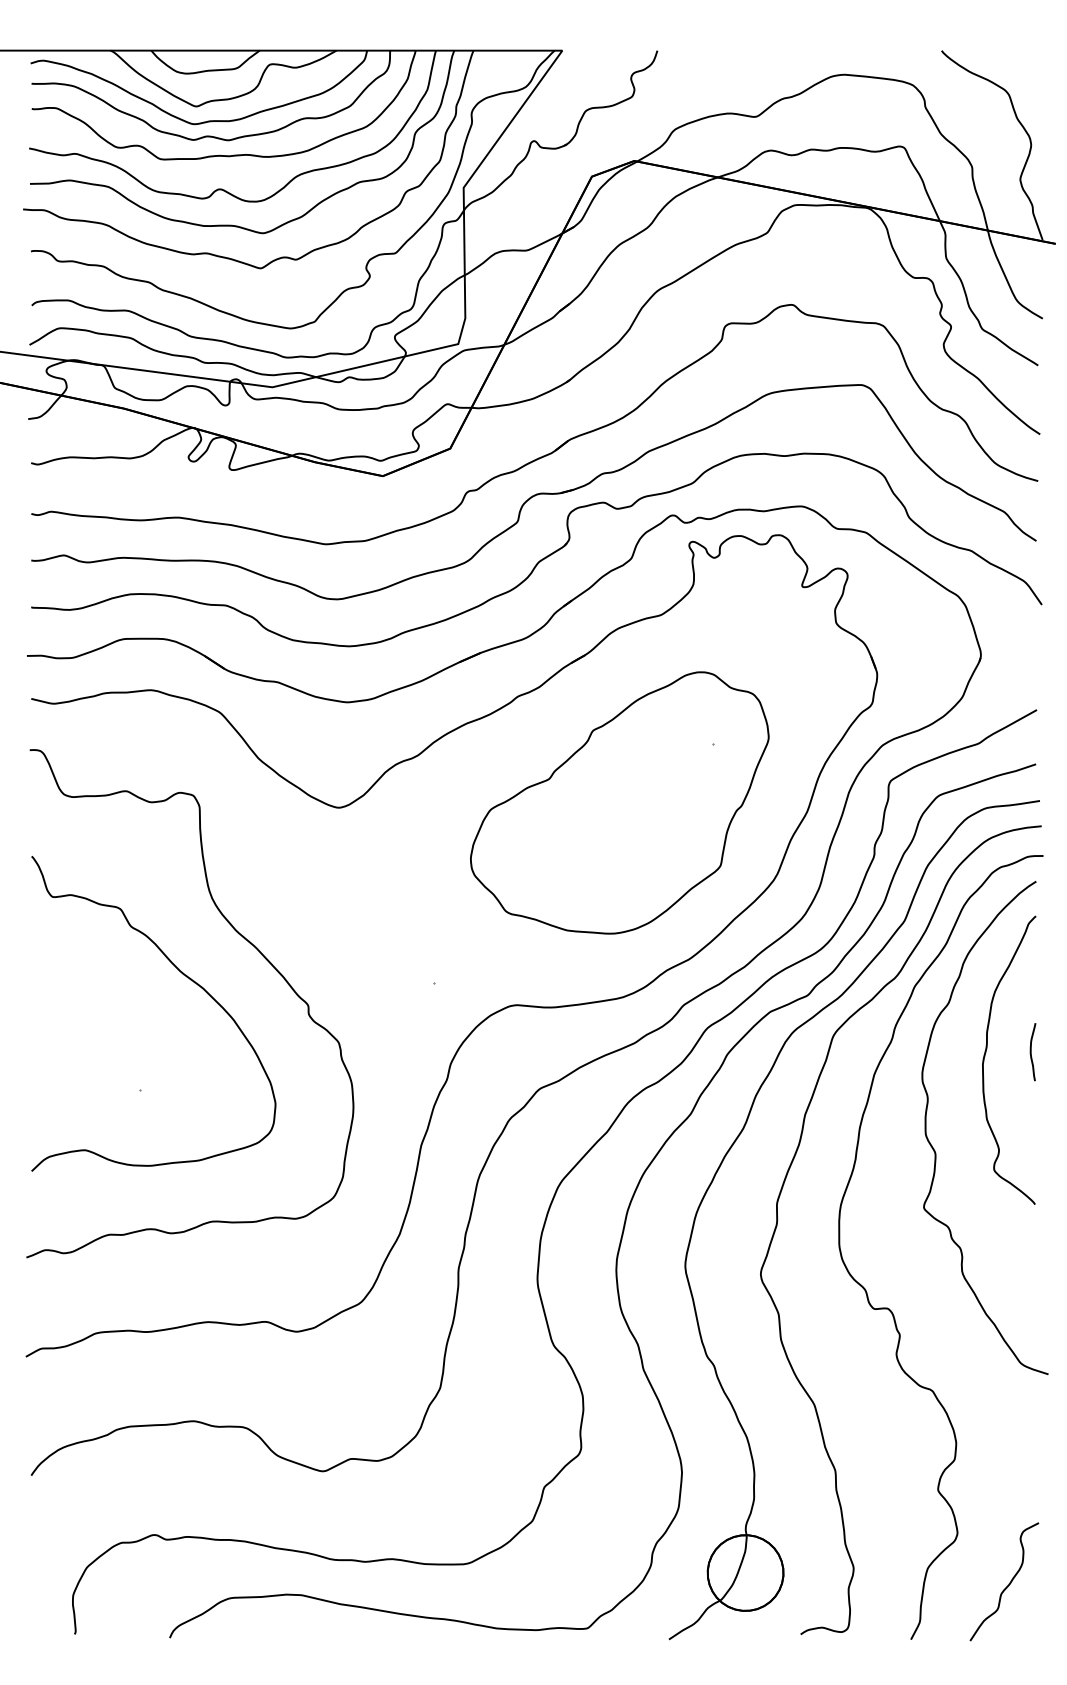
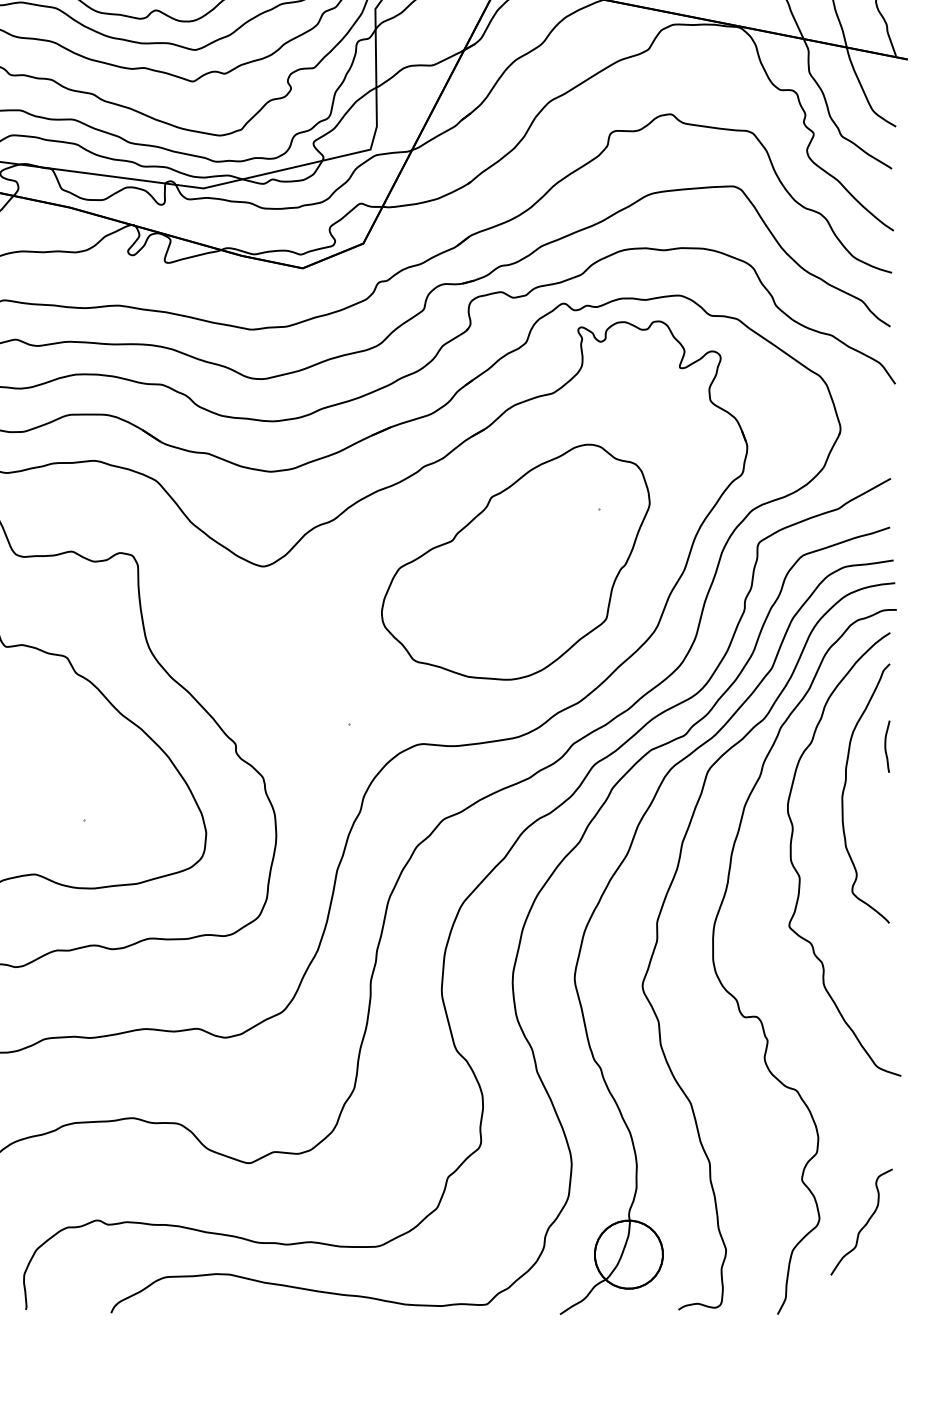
curve: (1031, 1052) -> (886, 747), moved
curve: (1008, 1583) -> (865, 1223), moved

